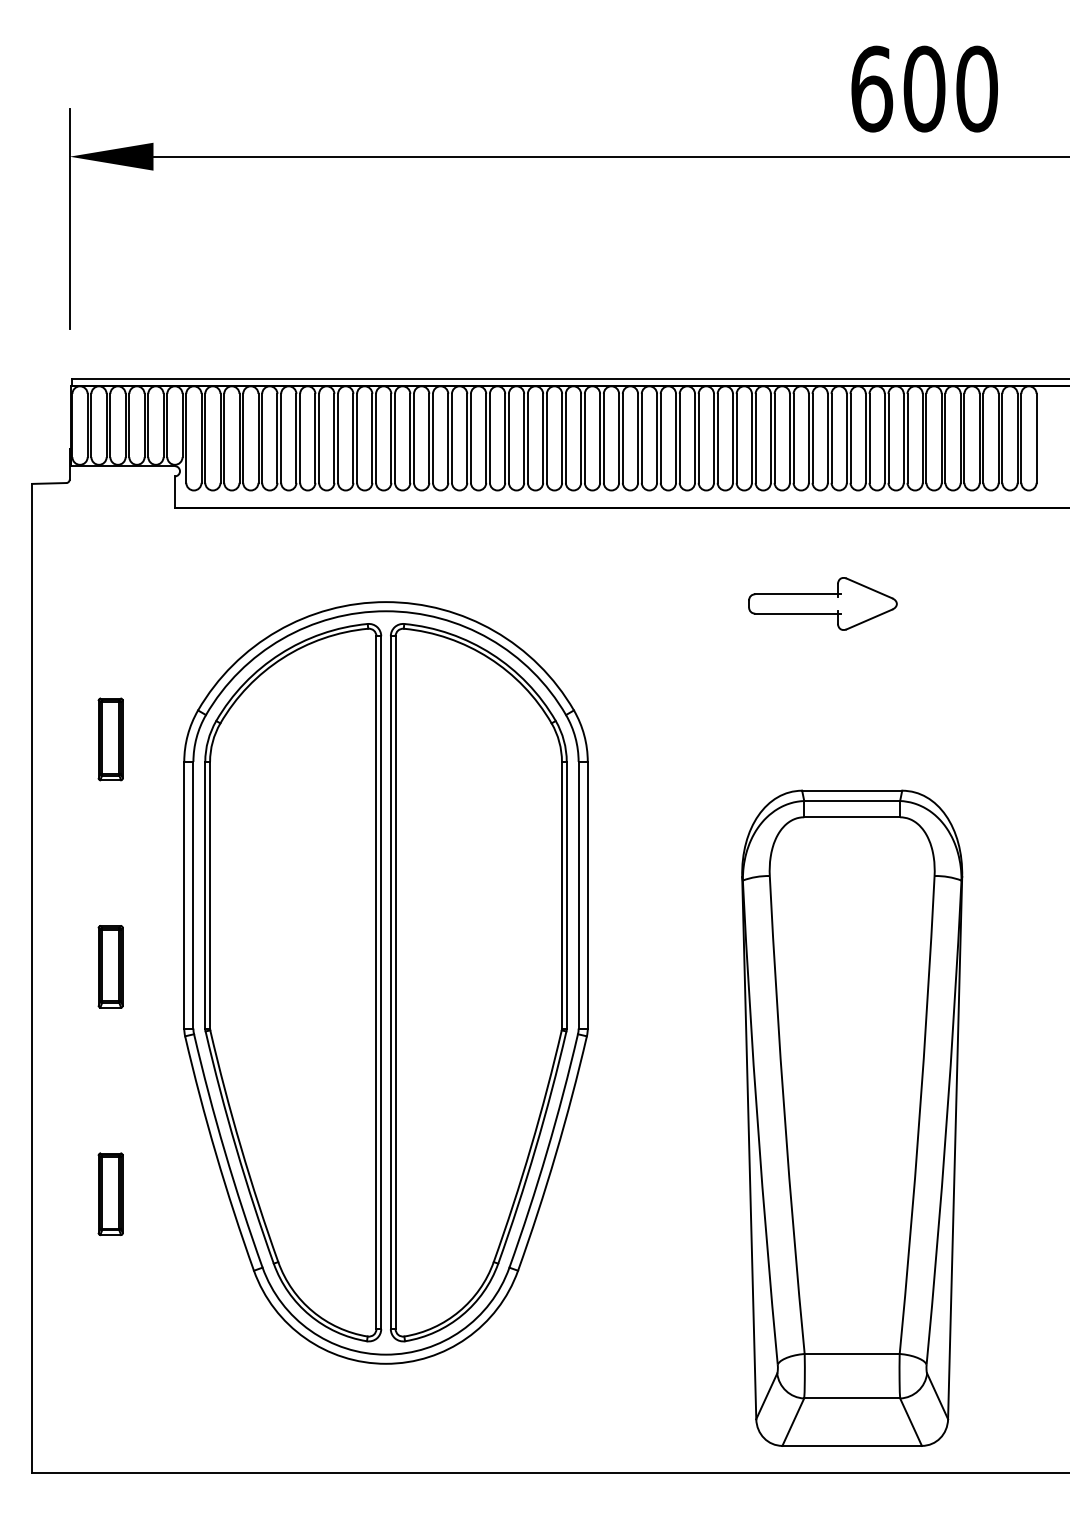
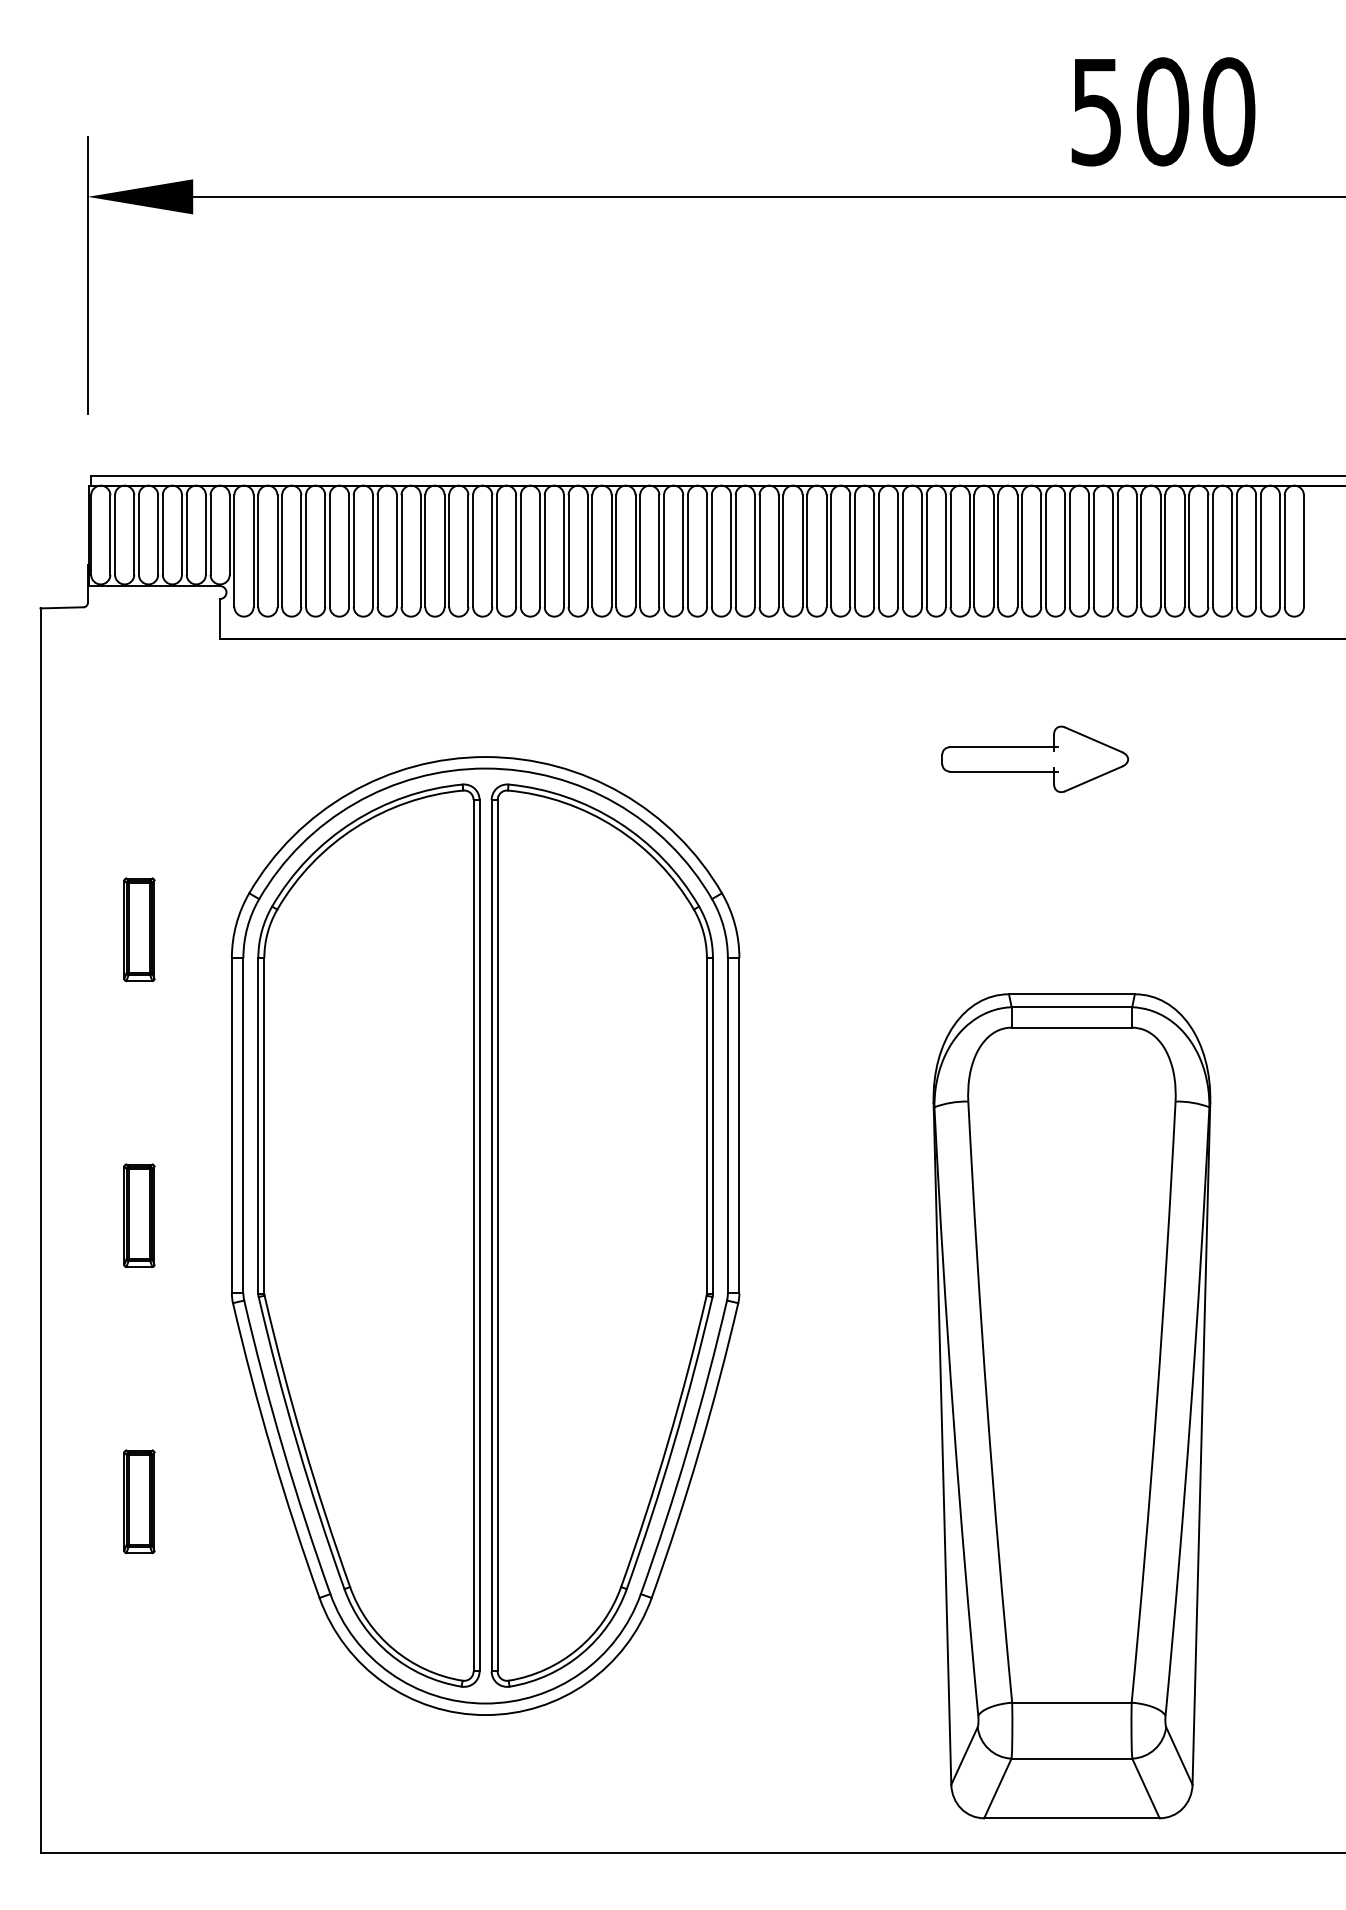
text: (872, 88) -> (1097, 111), 600 -> 500

